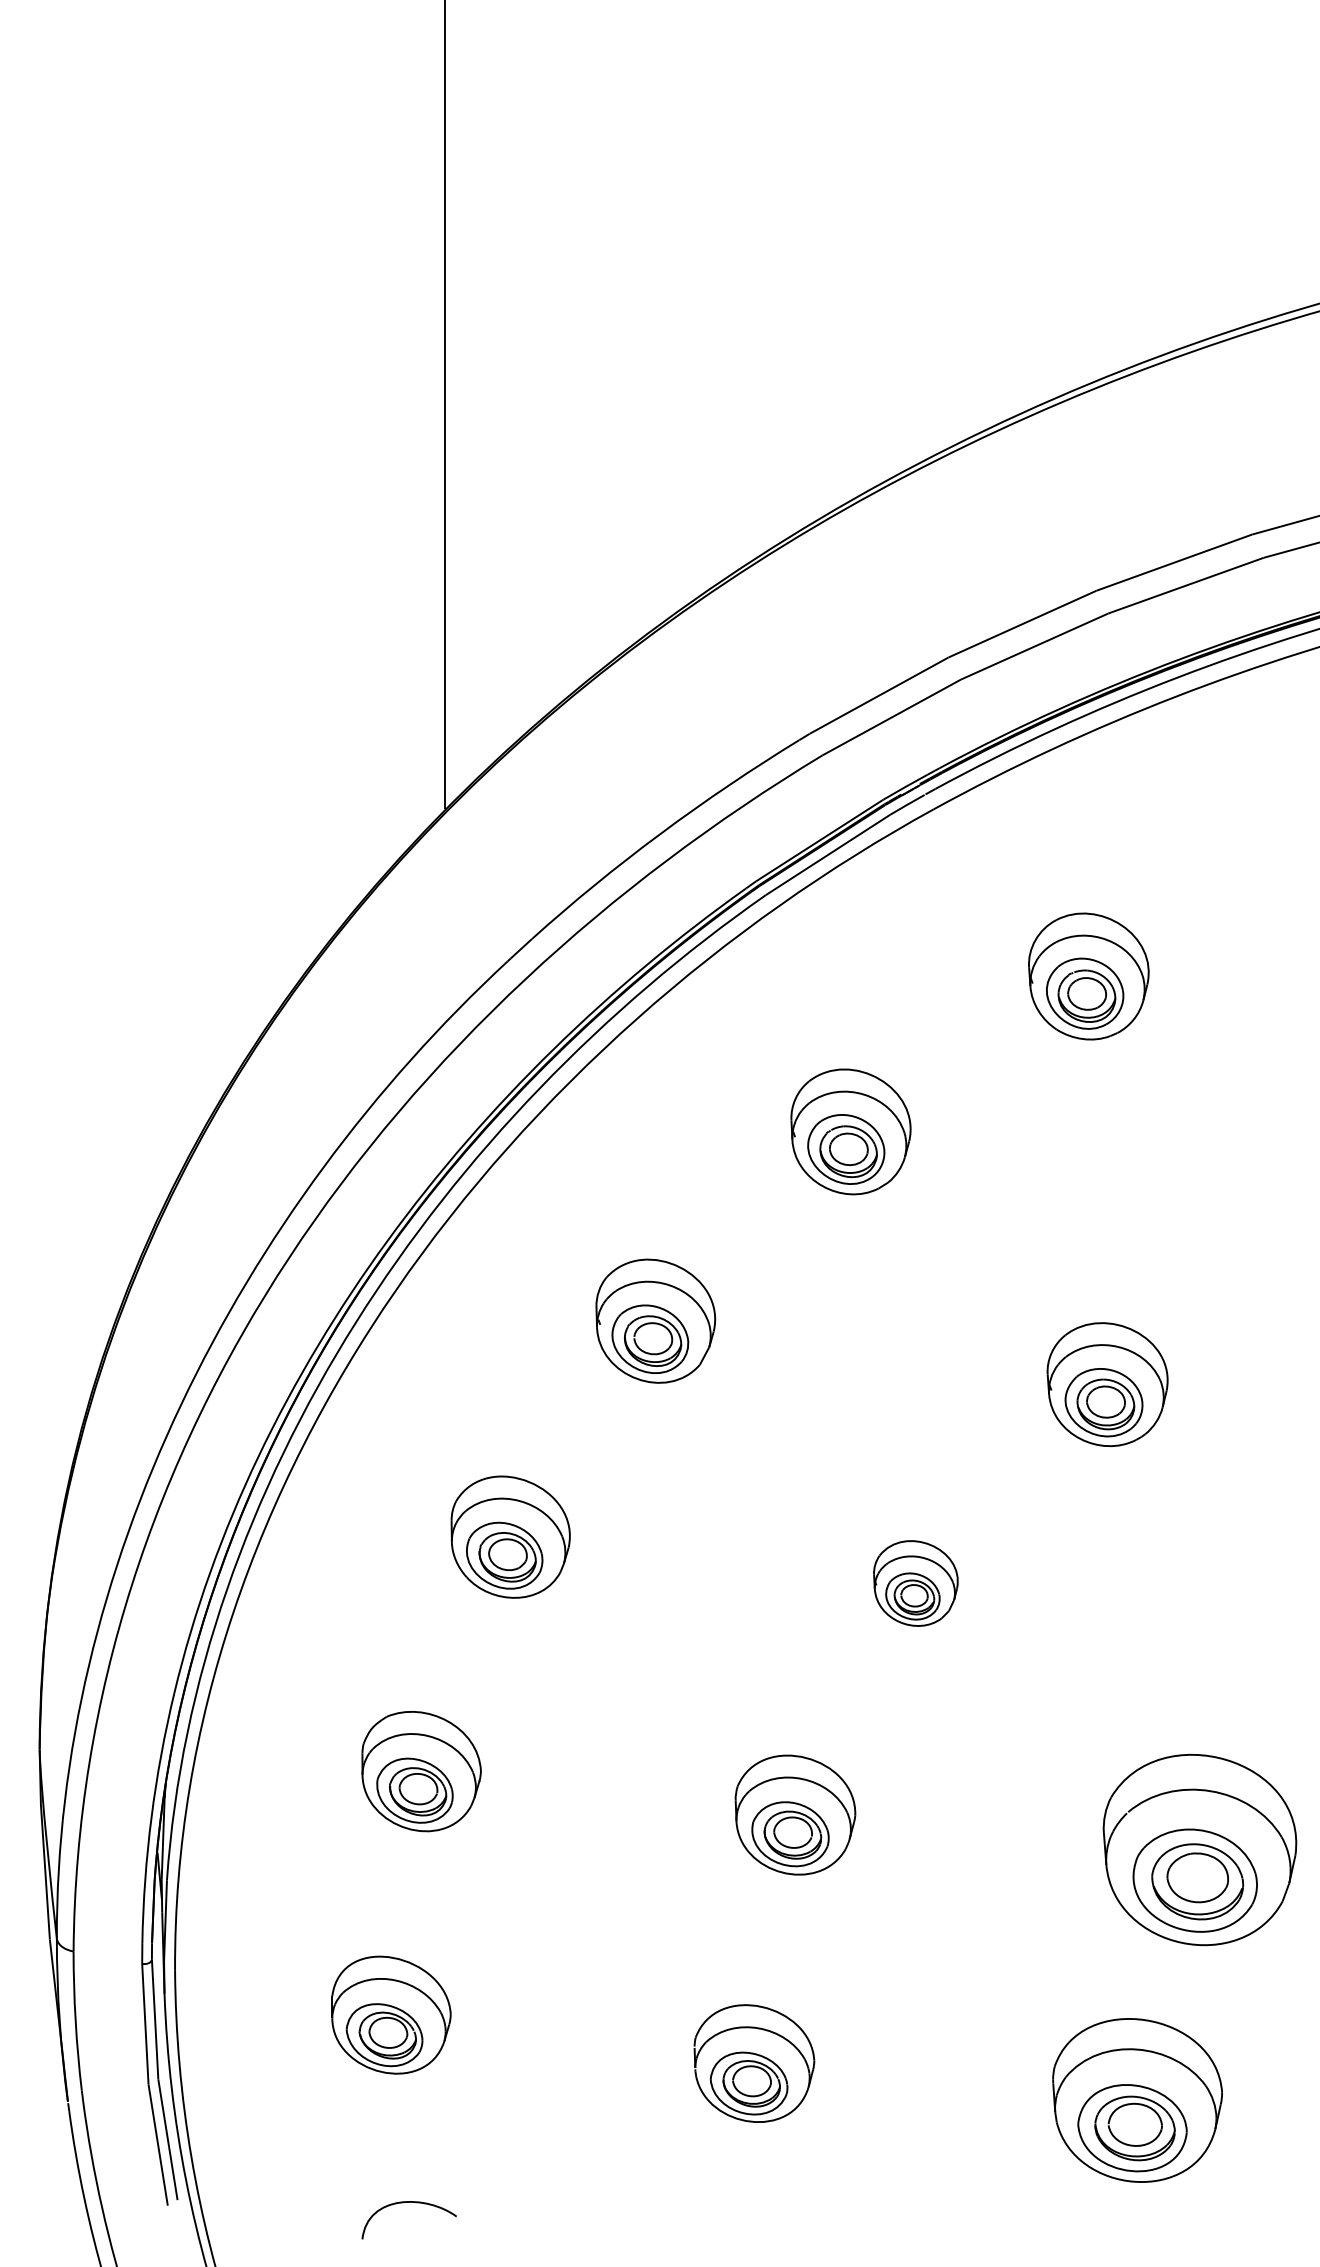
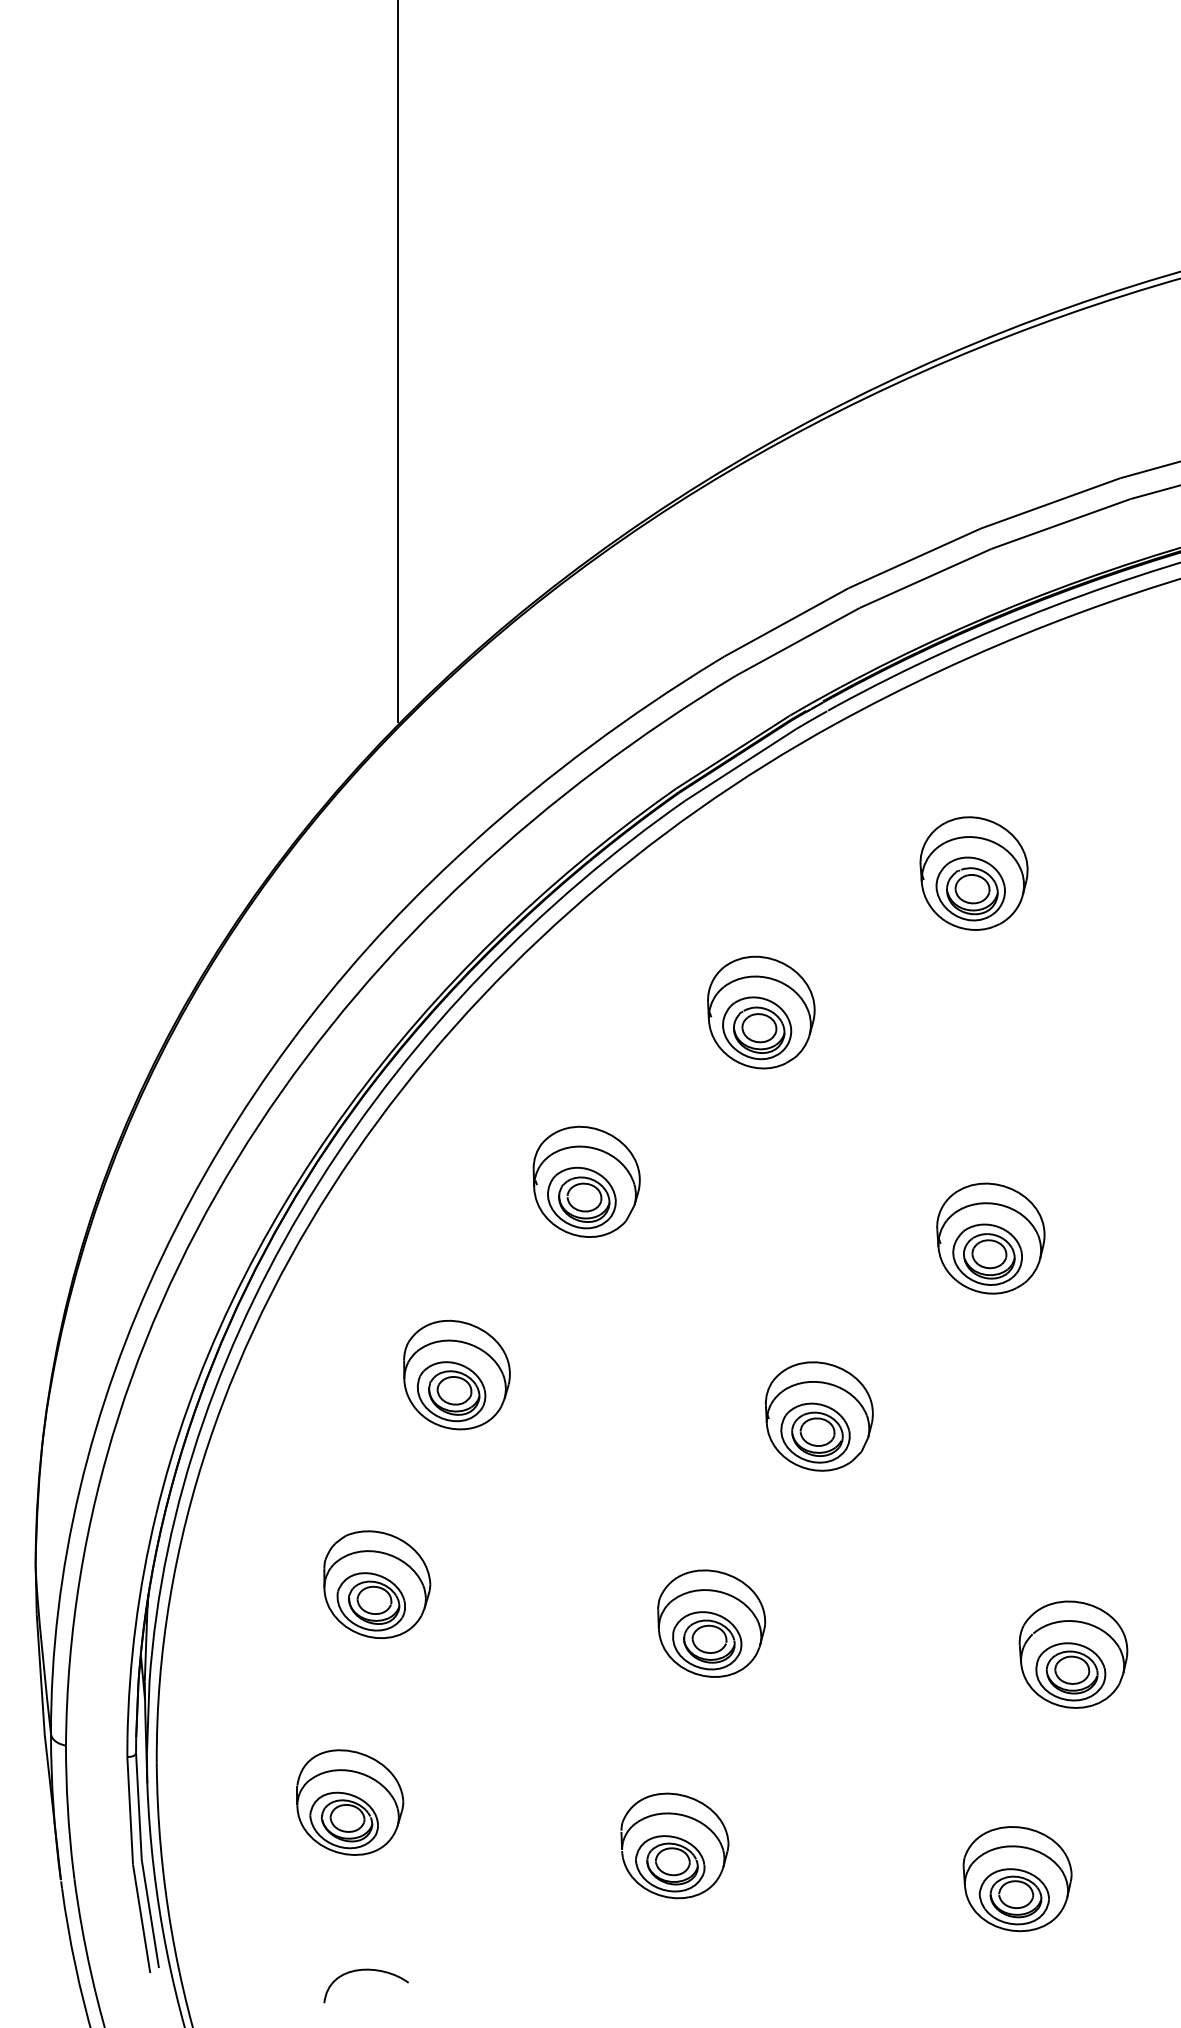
part: (916, 1583) -> (819, 1416), size x1.43
part: (1199, 1849) -> (1073, 1654), size x0.62
part: (1137, 2101) -> (1017, 1879), size x0.71

